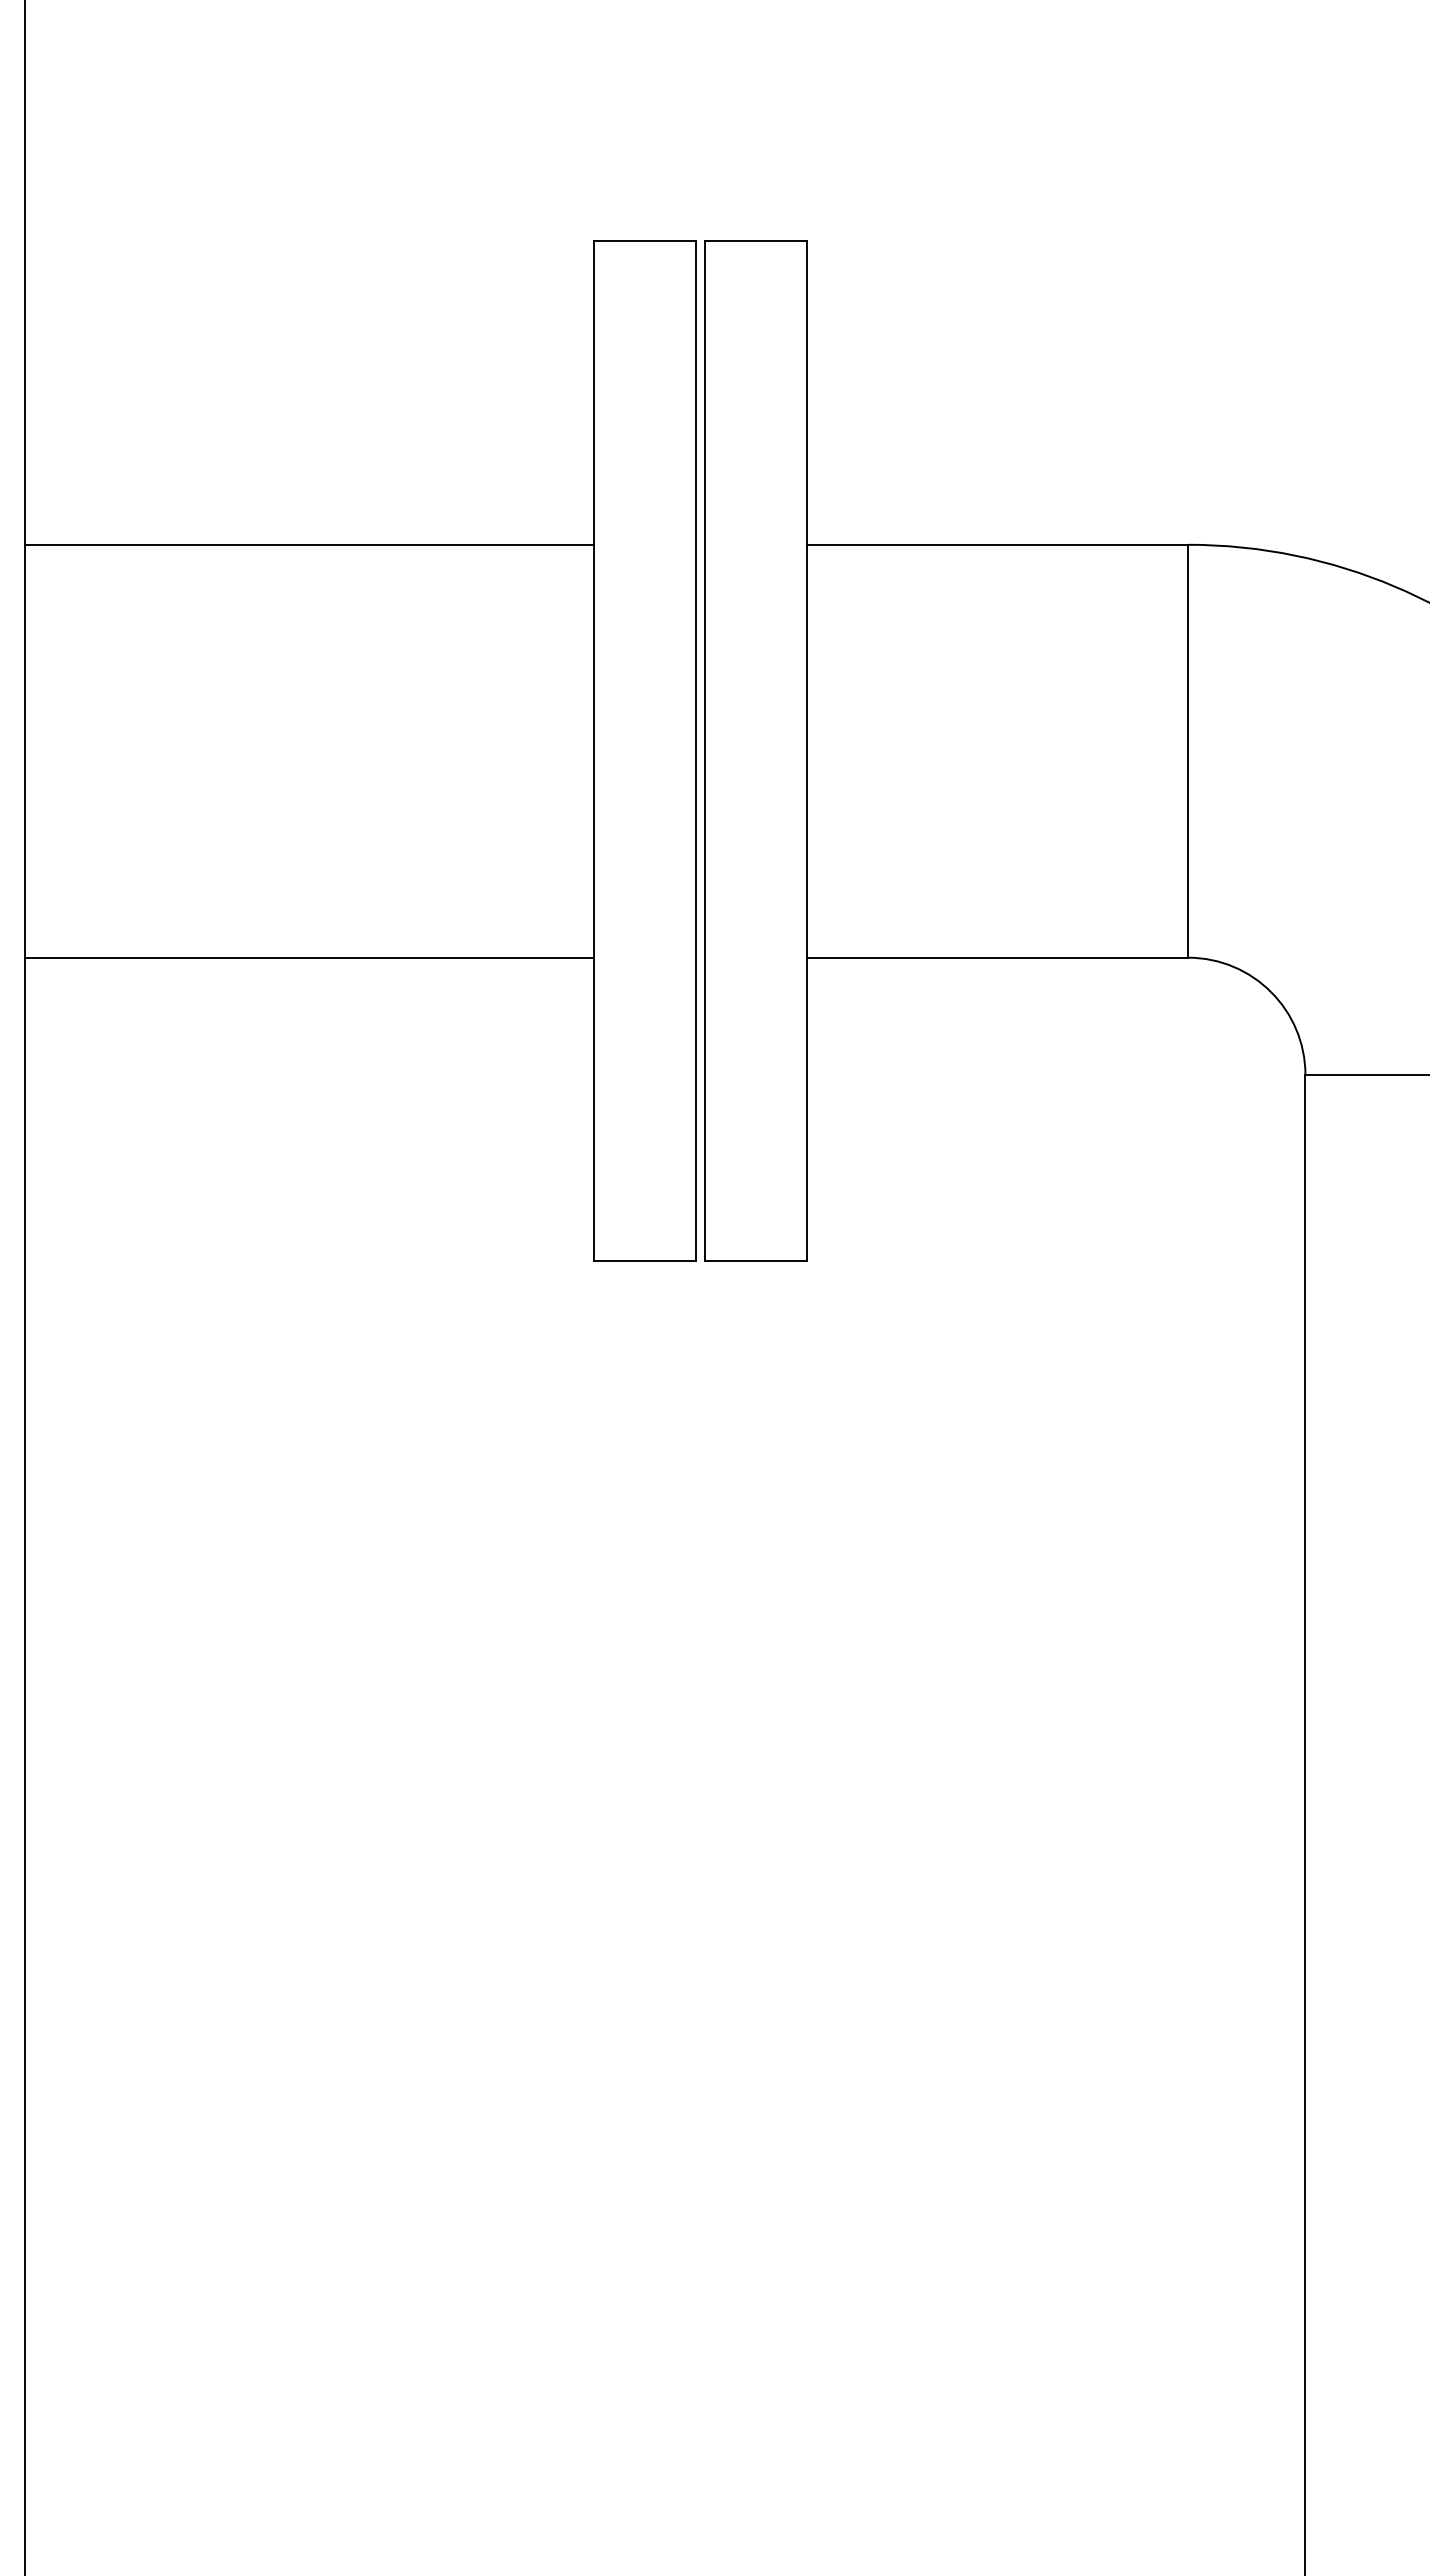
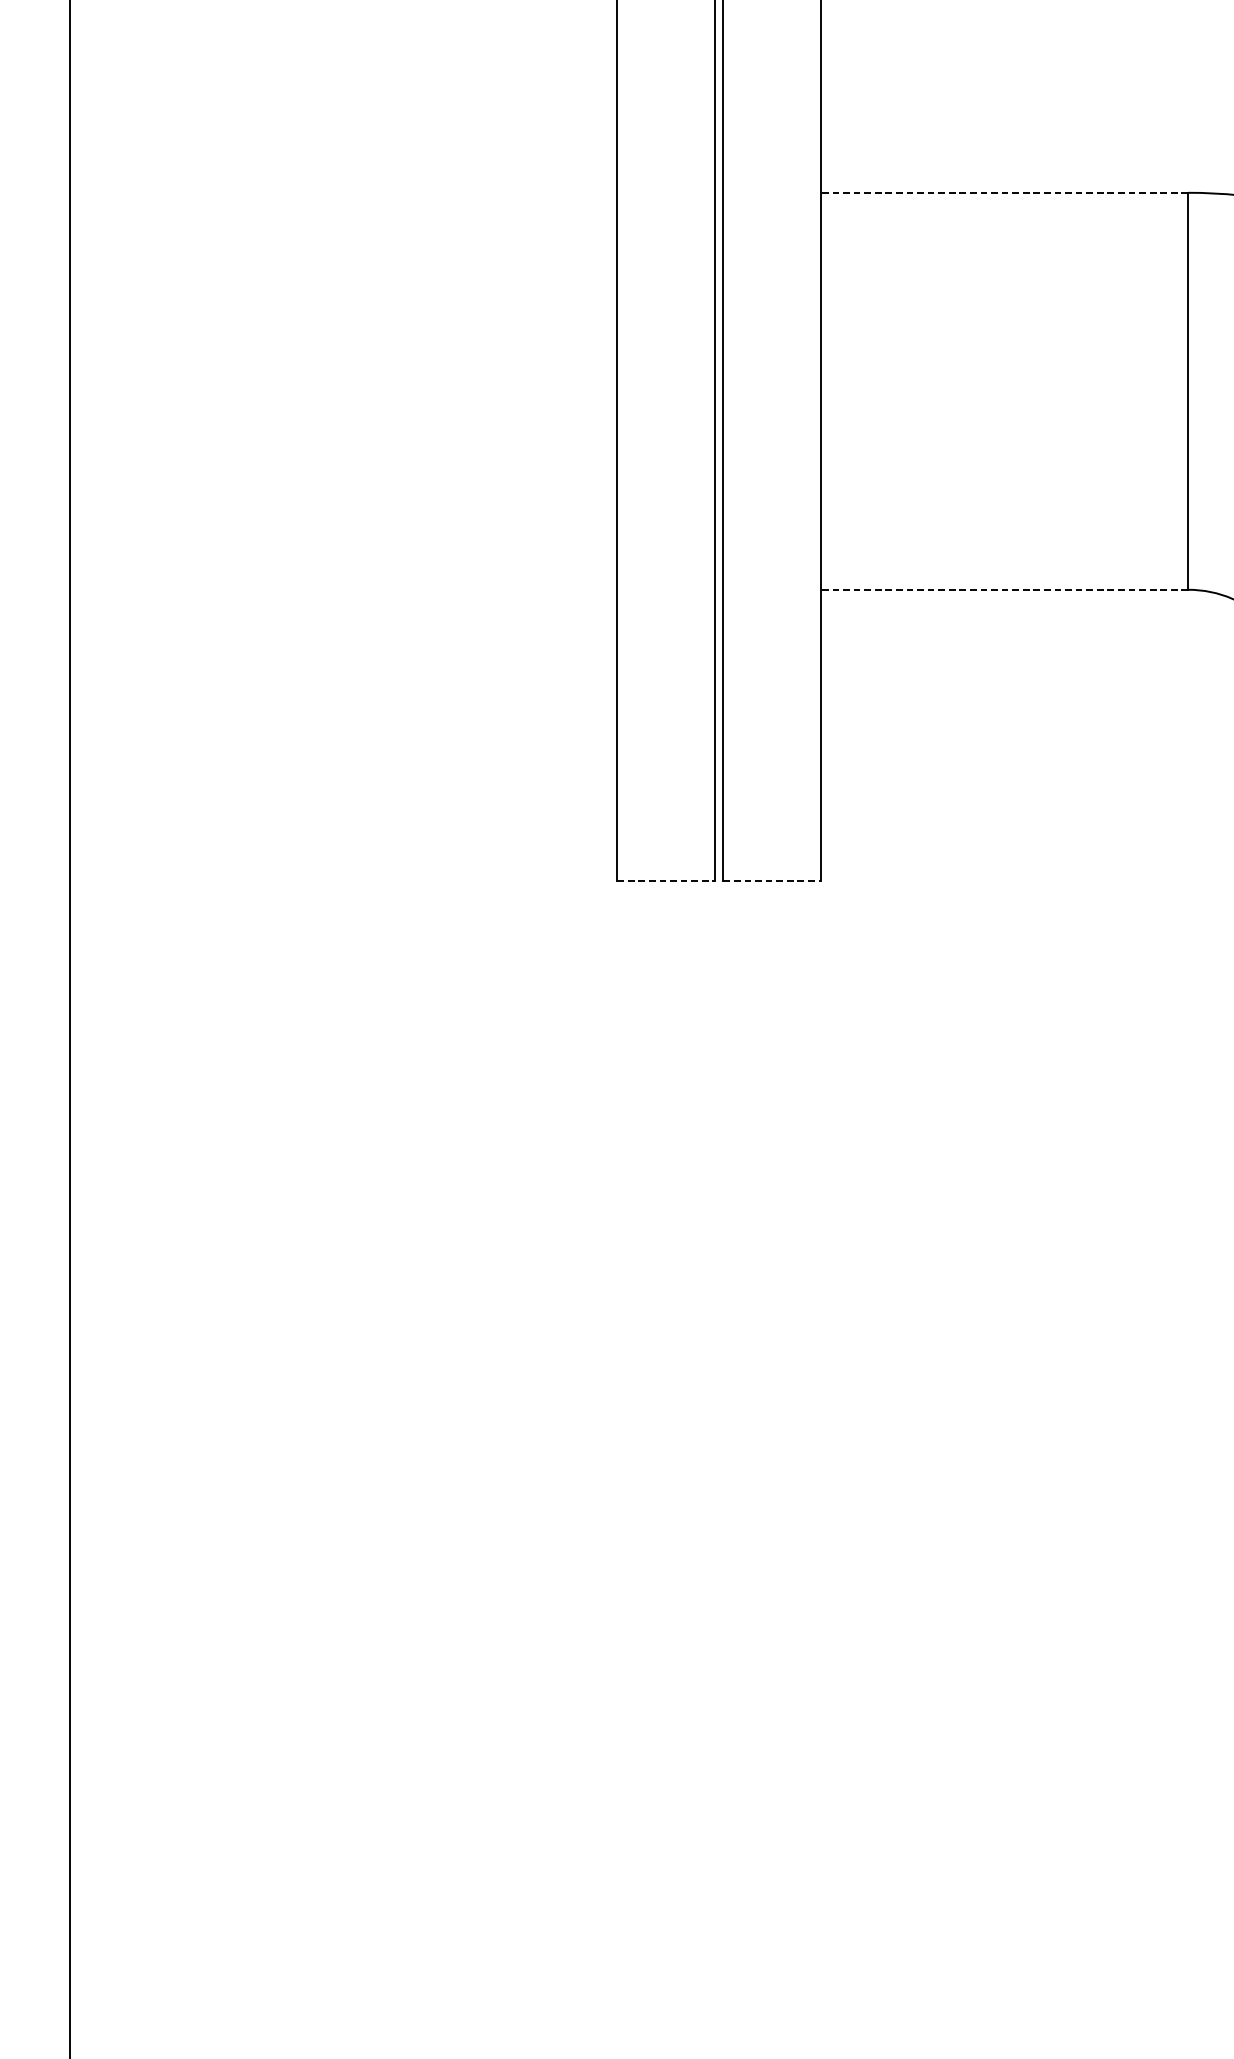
line: (309, 544) -> (343, 192), removed
line: (997, 544) -> (1004, 192), solid -> dashed
line: (309, 957) -> (343, 589), removed
line: (997, 957) -> (1004, 589), solid -> dashed
line: (645, 1261) -> (666, 881), solid -> dashed
line: (755, 1261) -> (772, 881), solid -> dashed

